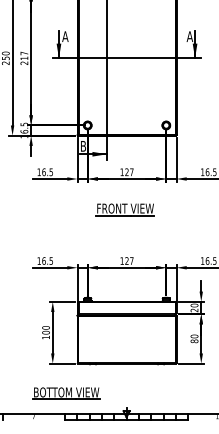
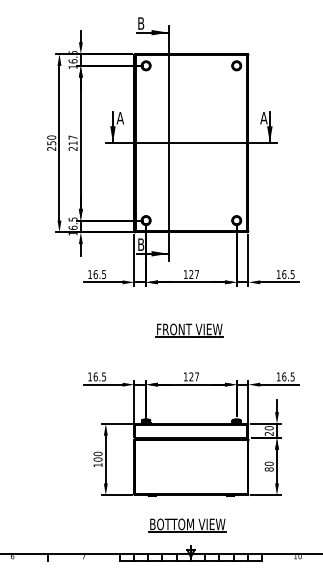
part: (125, 209) -> (189, 330), moved
part: (66, 393) -> (187, 525), moved

